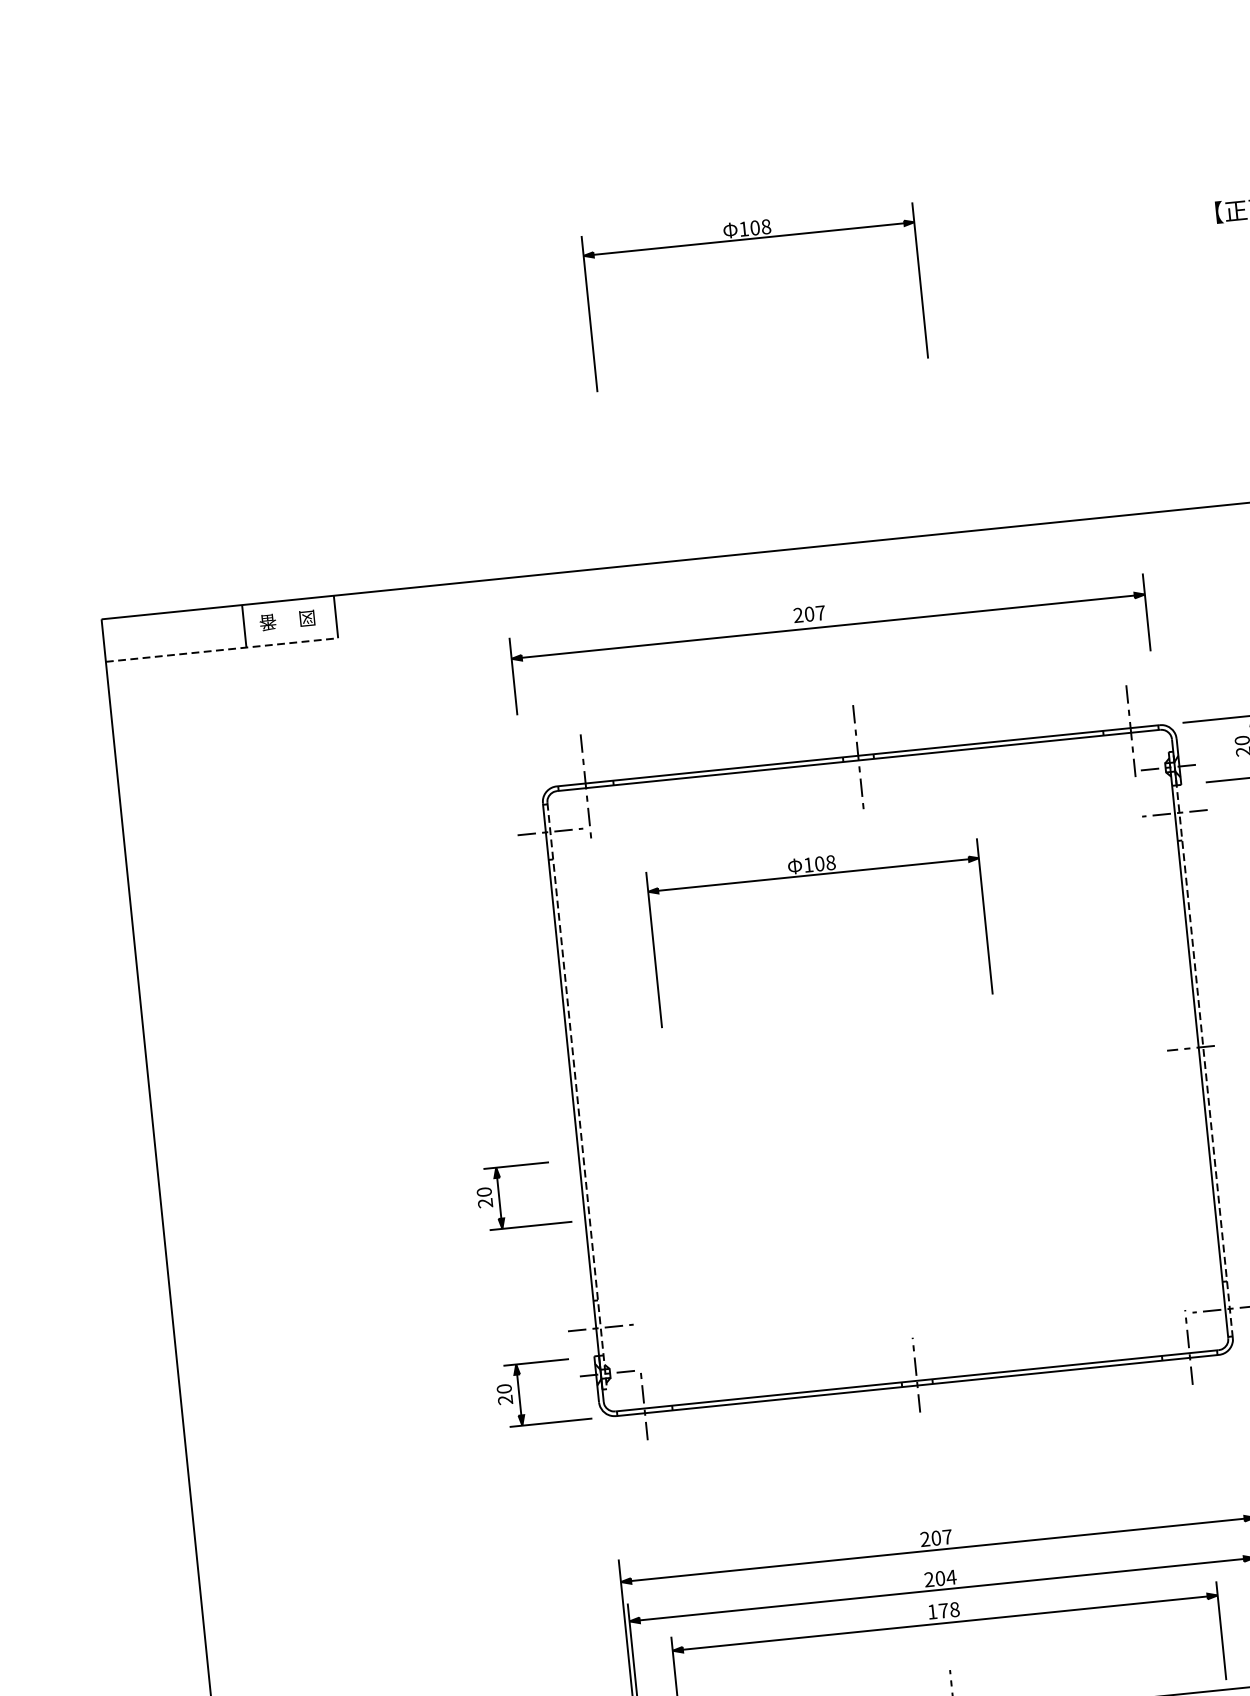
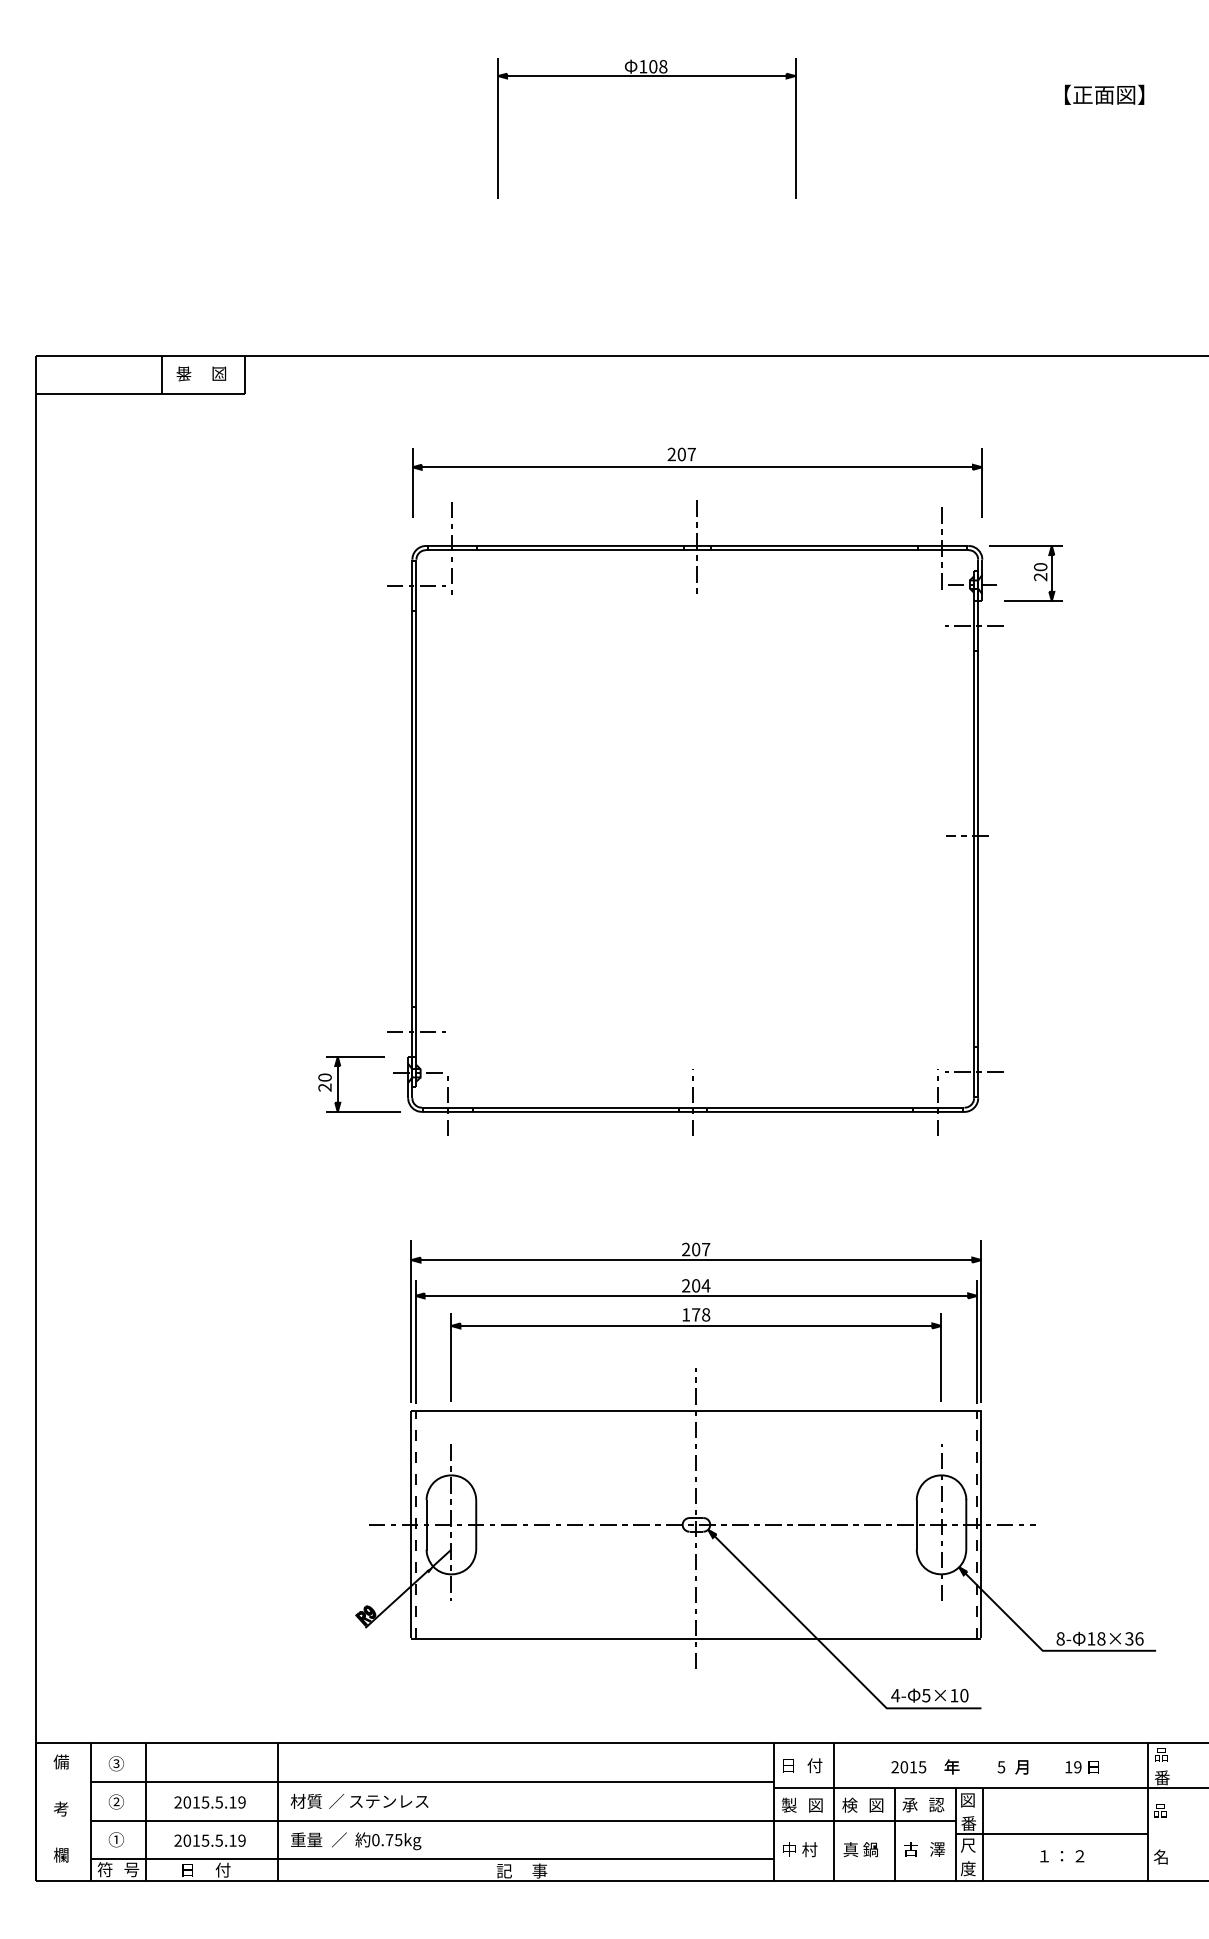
part: (828, 626) -> (697, 467), moved
line: (223, 650) -> (141, 394), dashed -> solid
part: (813, 875) -> (646, 648), removed
line: (1203, 1044) -> (978, 834), dashed -> solid
line: (577, 1096) -> (416, 823), dashed -> solid
part: (500, 1198) -> (338, 907), removed

